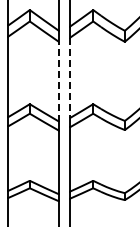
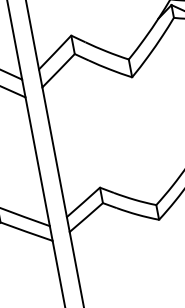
line: (70, 78) -> (55, 153), dashed -> solid
line: (58, 81) -> (37, 161), dashed -> solid

